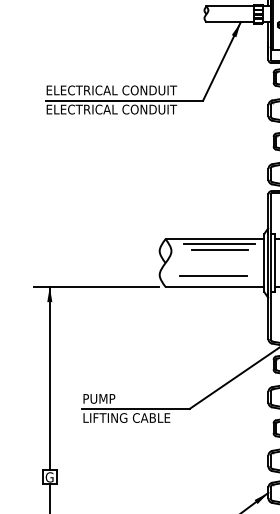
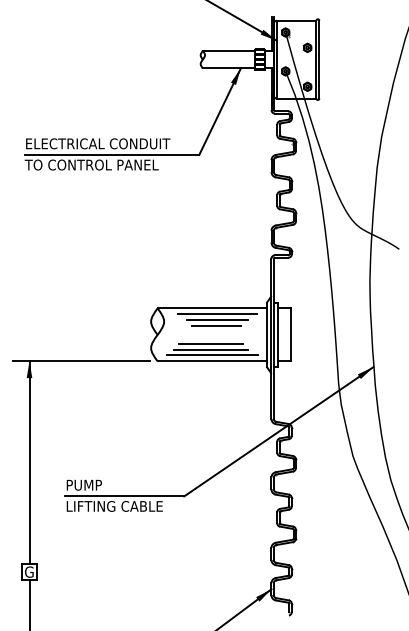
text: (111, 109) -> (97, 164), ELECTRICAL CONDUIT -> TO CONTROL PANEL
line: (218, 255) -> (216, 326), added
line: (213, 270) -> (210, 343), added
line: (215, 281) -> (212, 355), added

